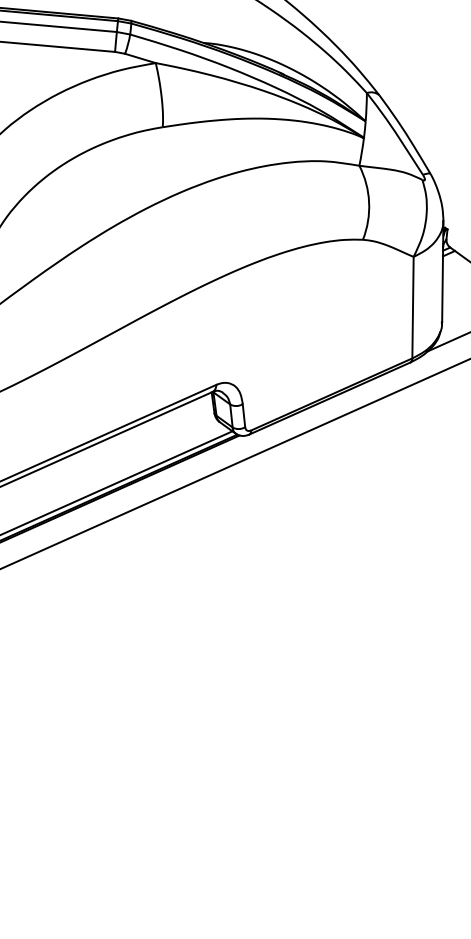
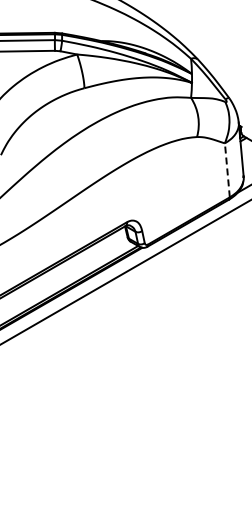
line: (413, 306) -> (227, 169), solid -> dashed

